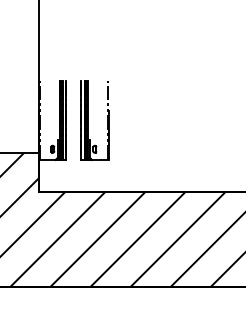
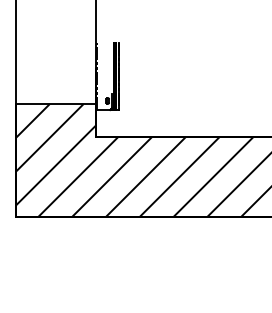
part: (95, 120) -> (143, 76), removed

